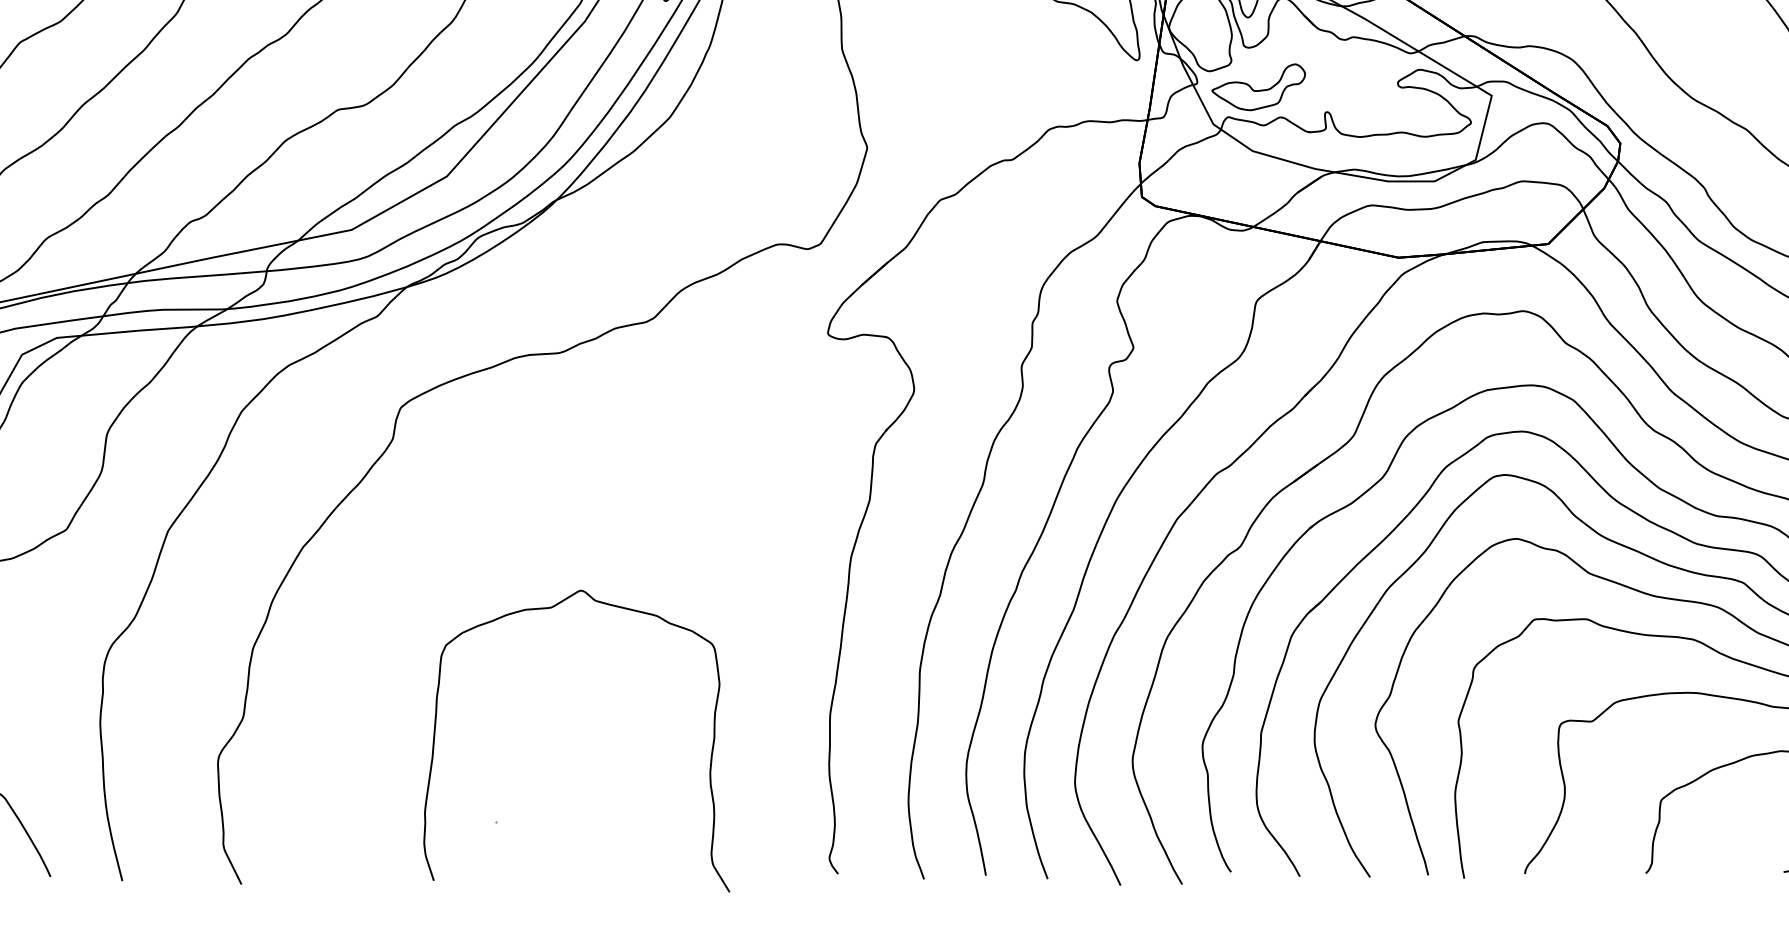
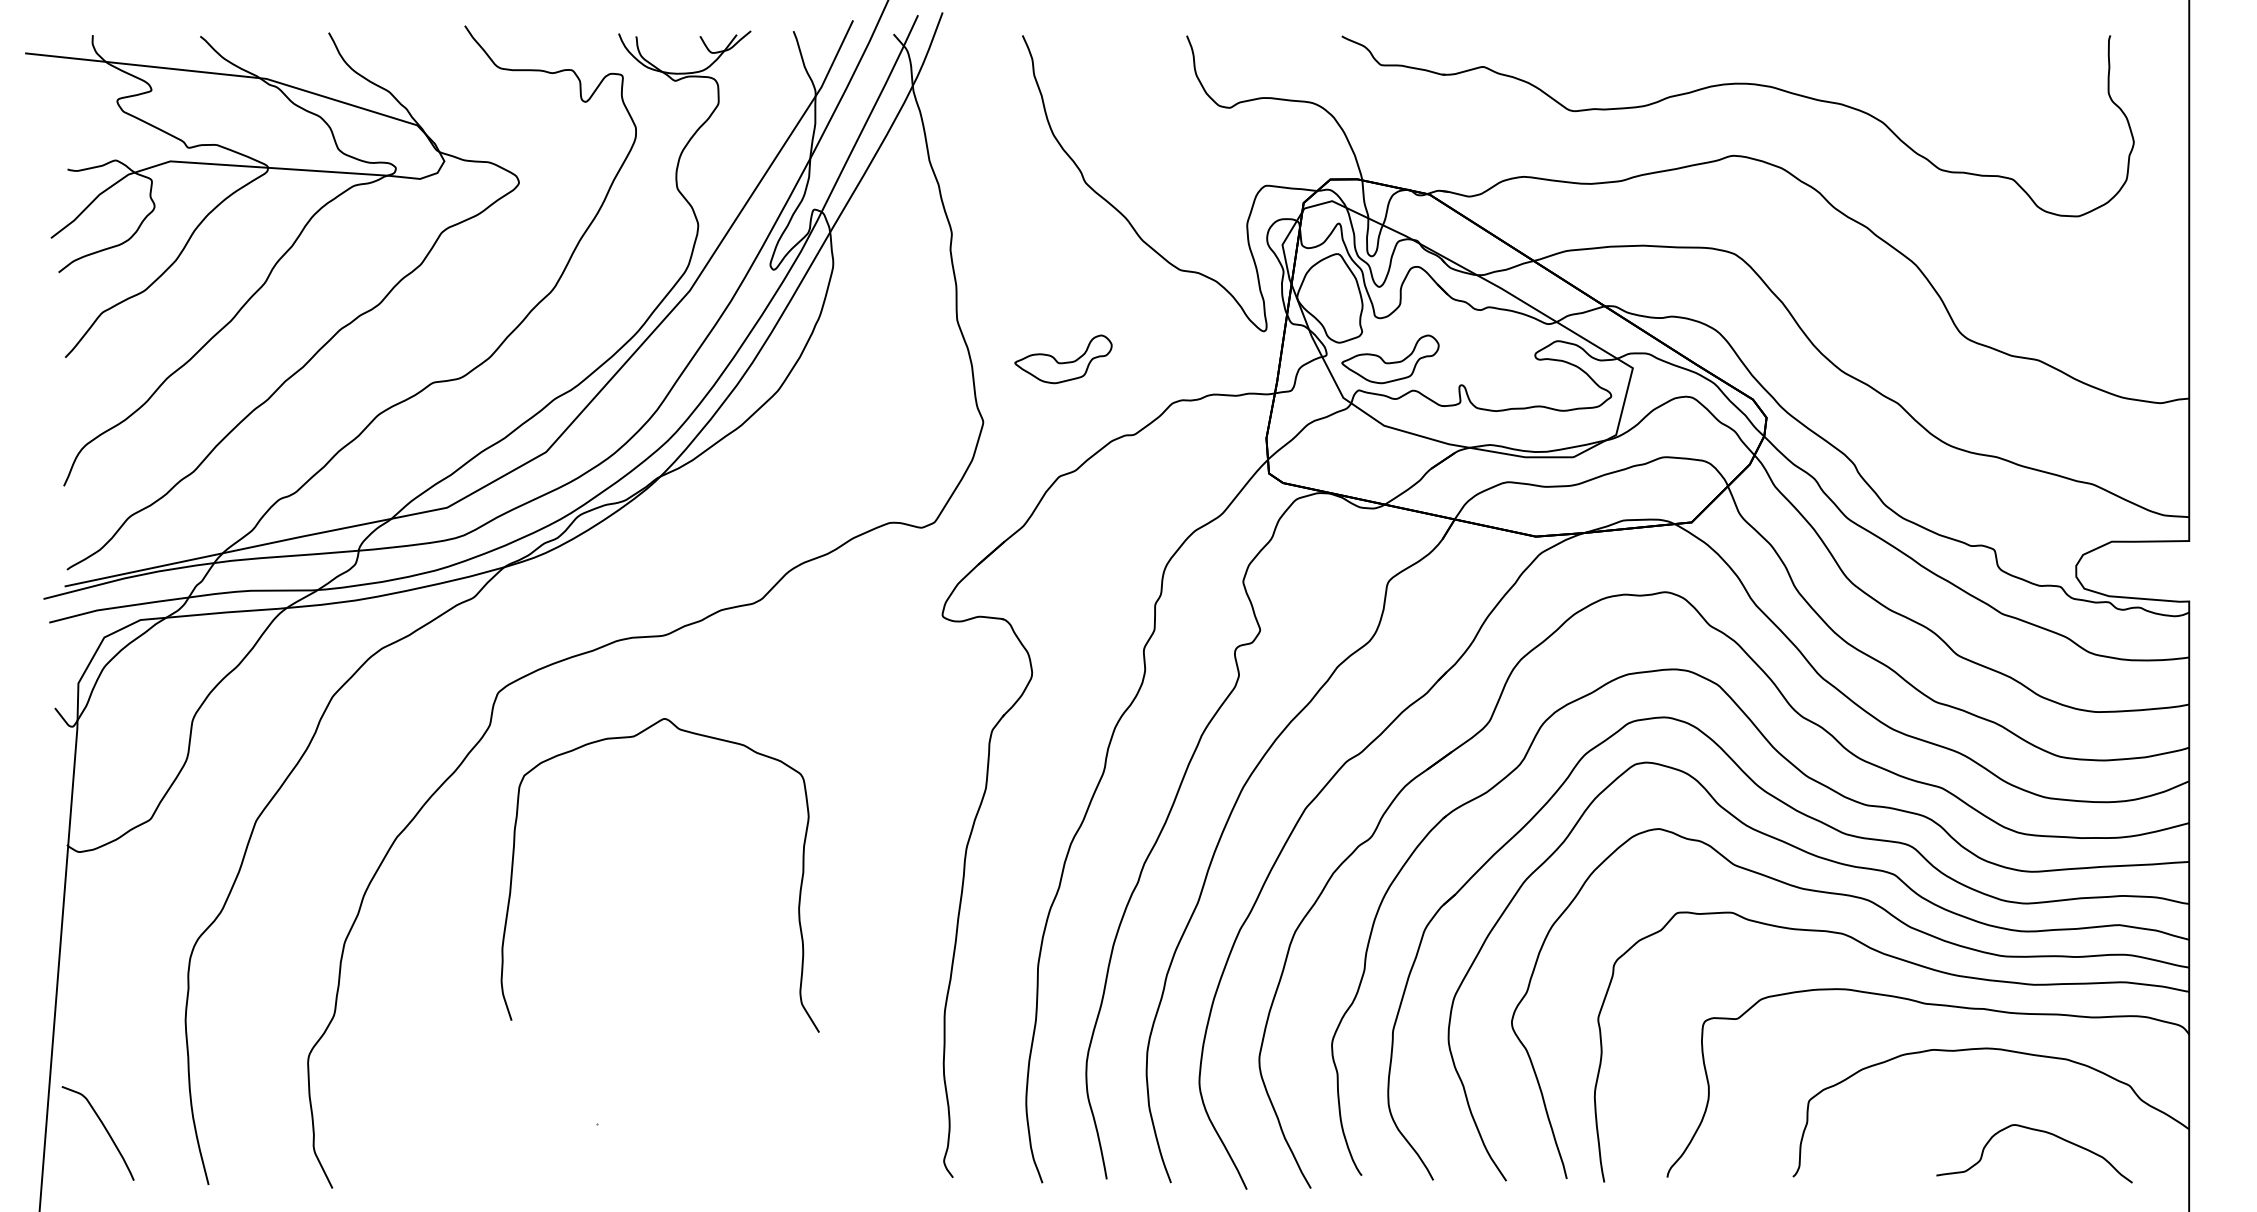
part: (944, 87) -> (1063, 359), added
curve: (552, 608) -> (634, 737), moved

